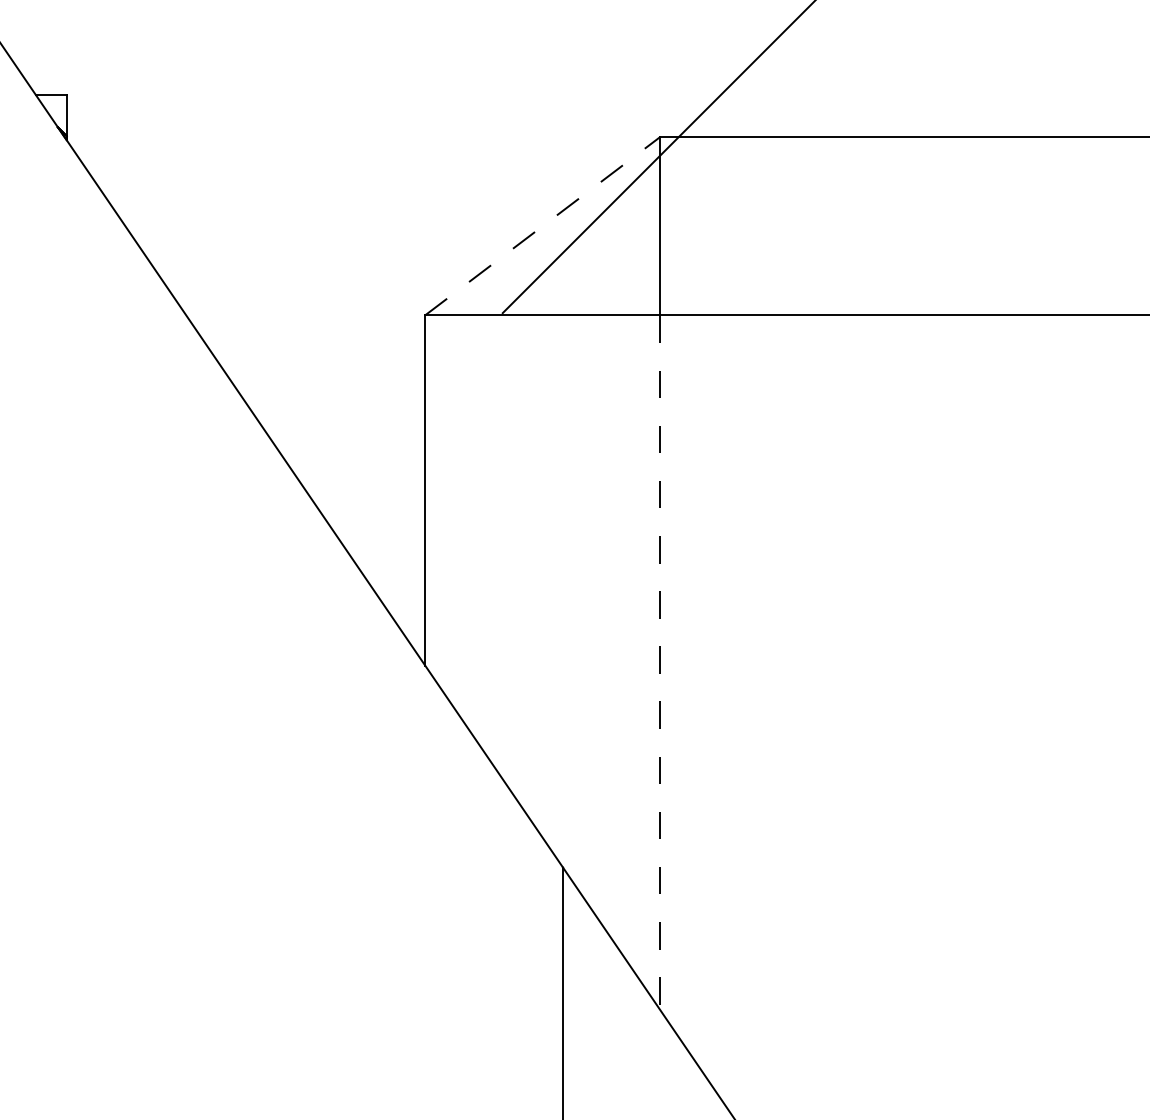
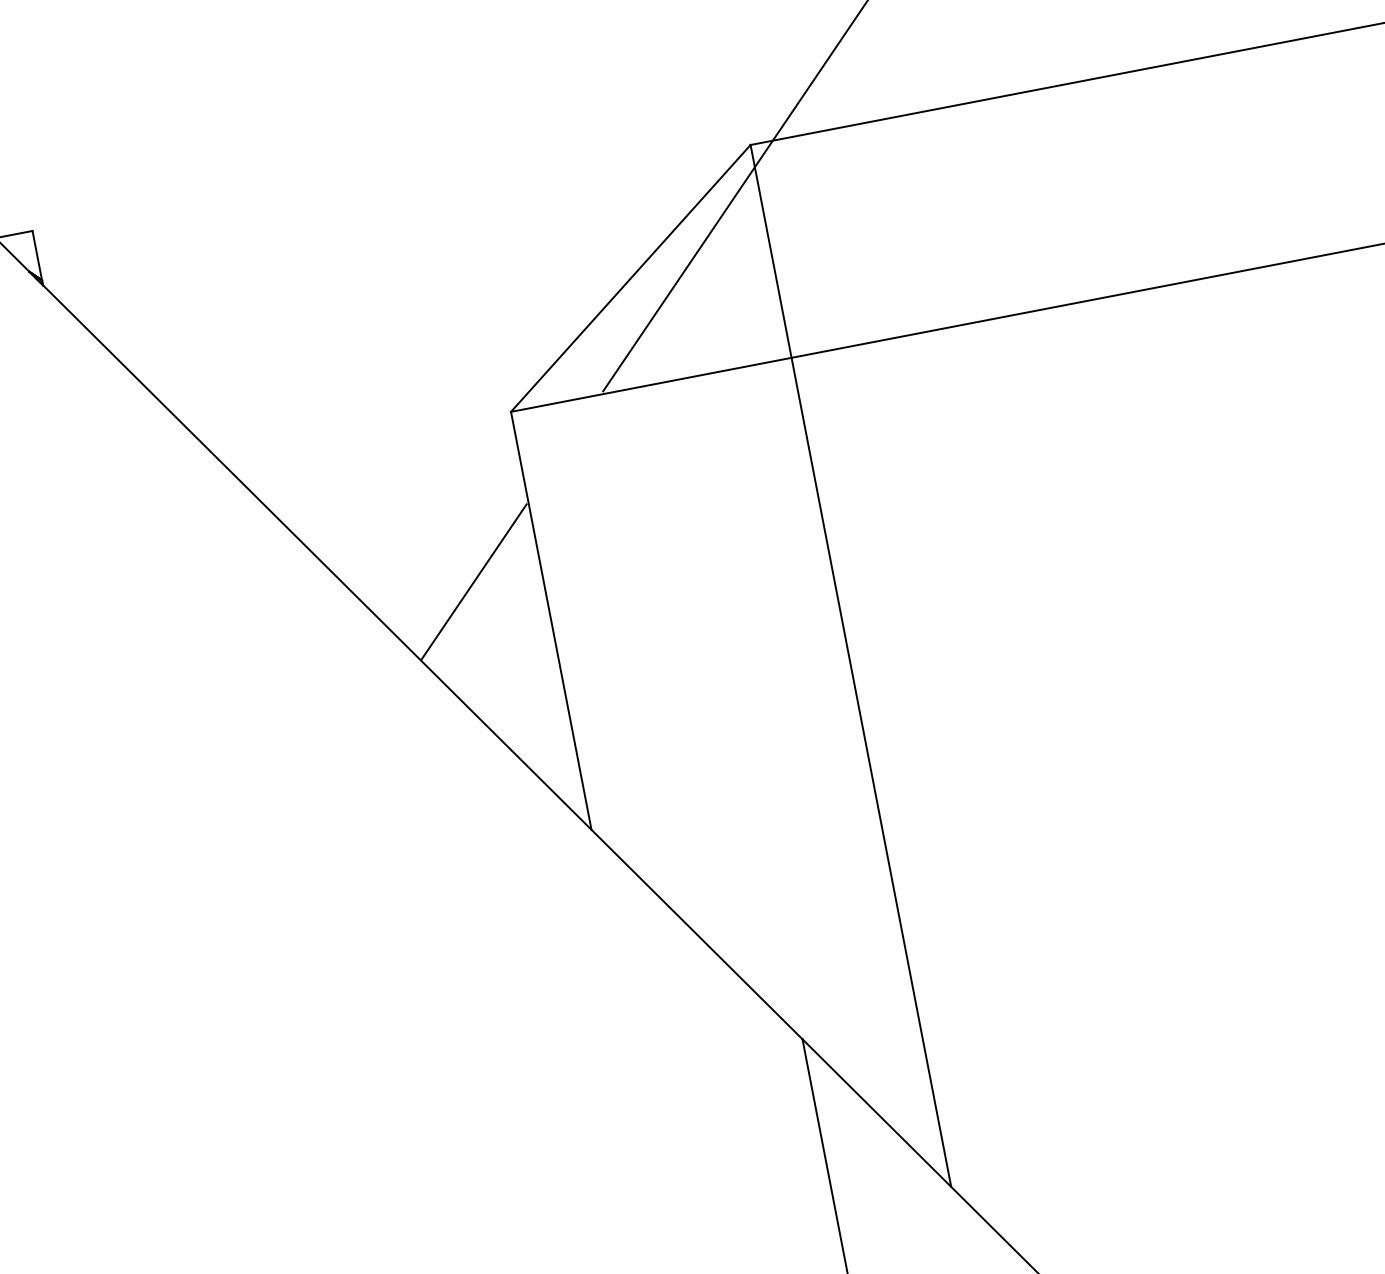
line: (542, 226) -> (630, 278), dashed -> solid
line: (368, 446) -> (473, 581), added
line: (660, 663) -> (871, 773), dashed -> solid

